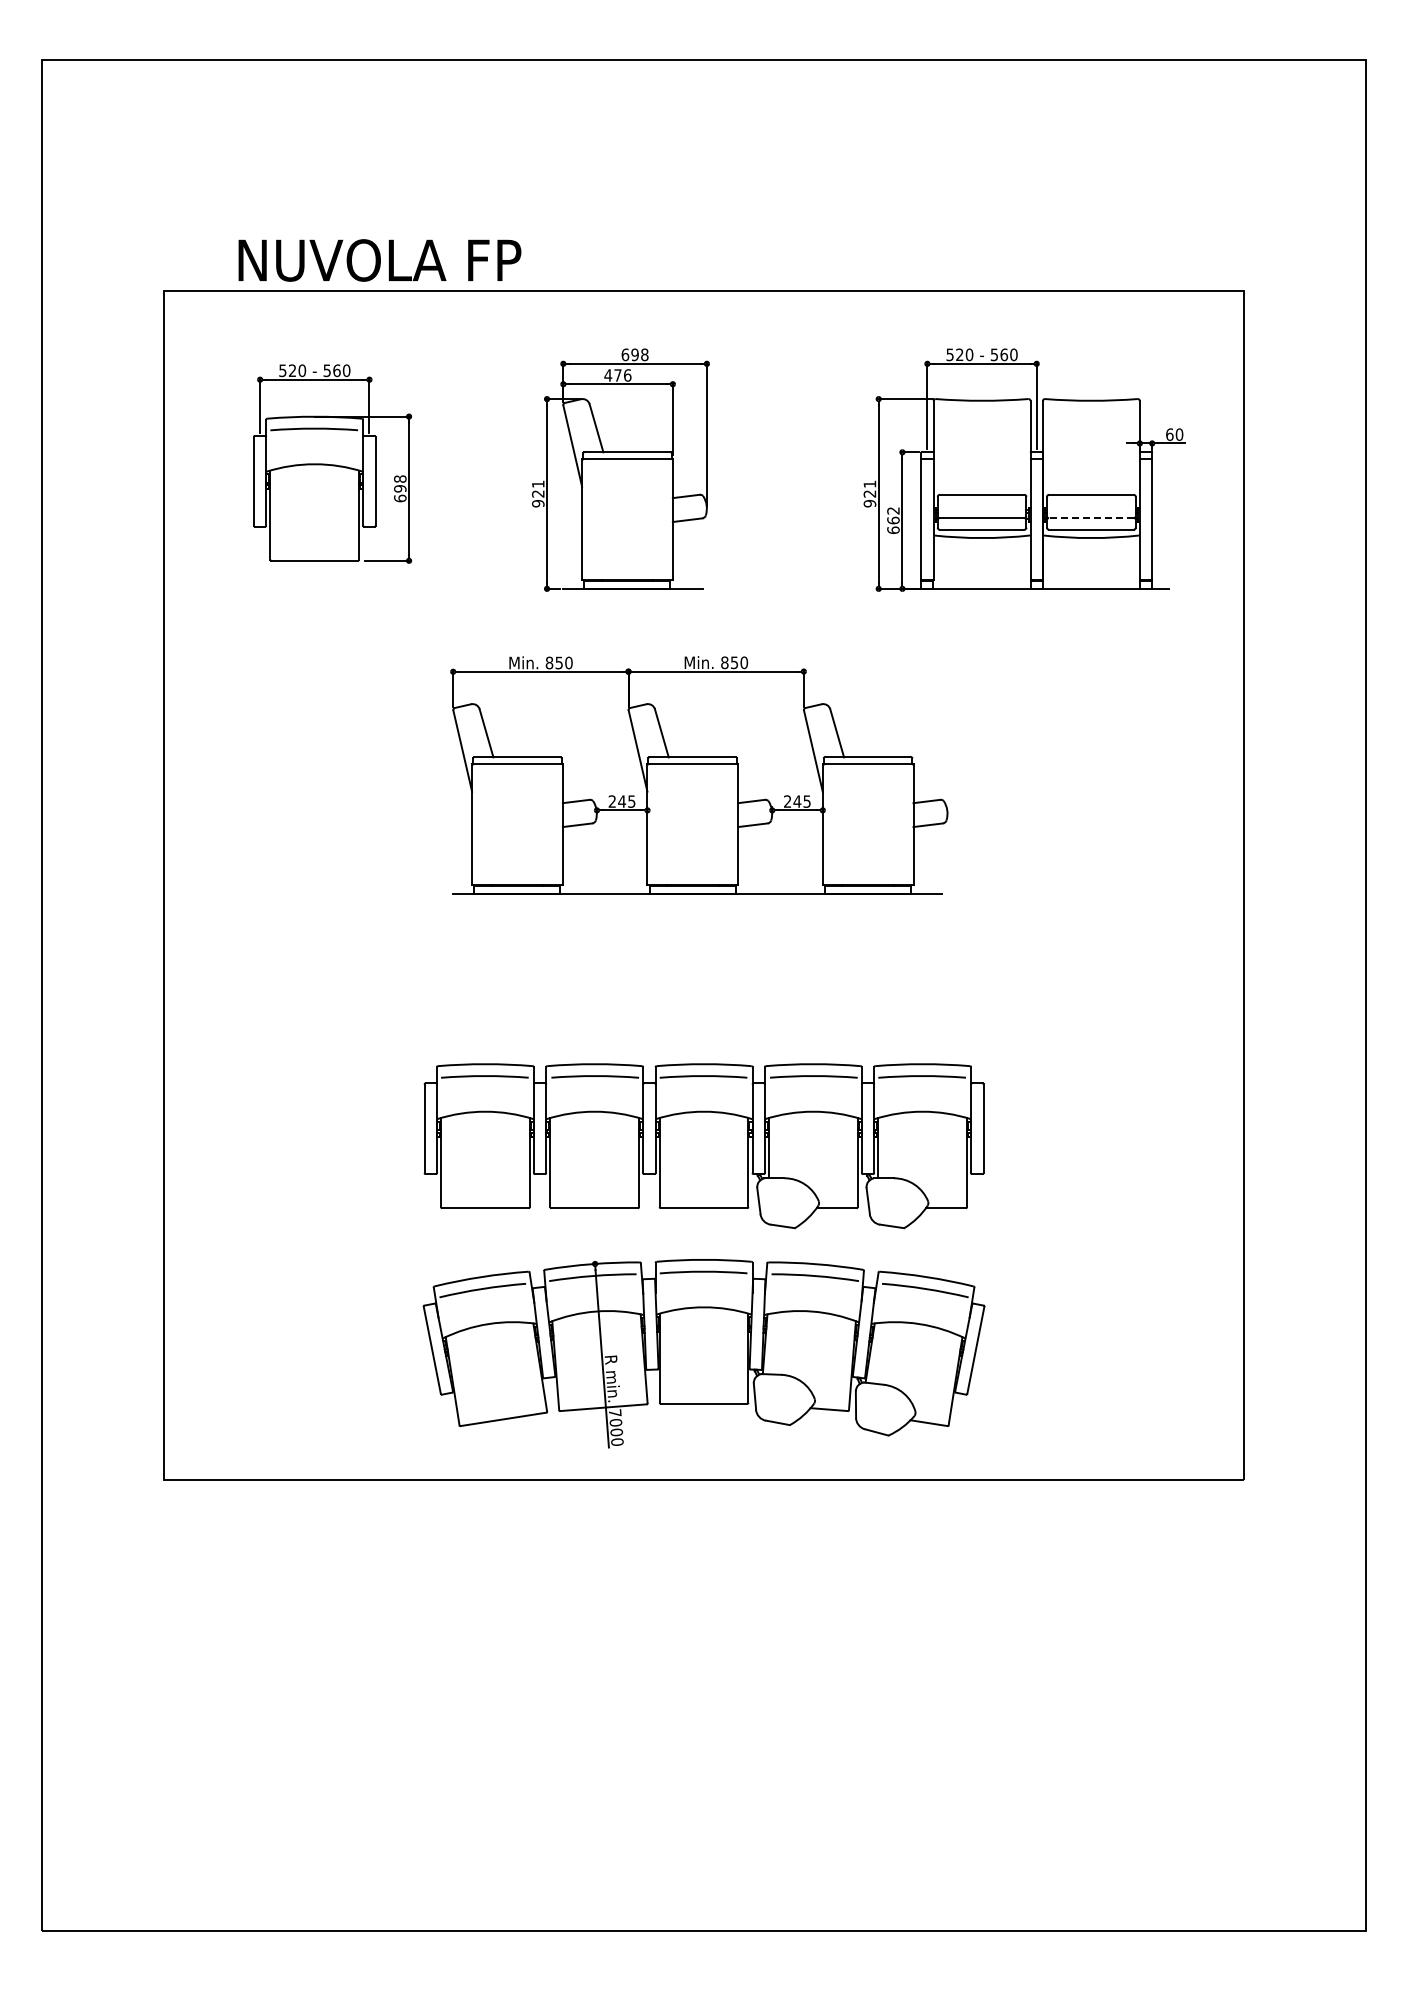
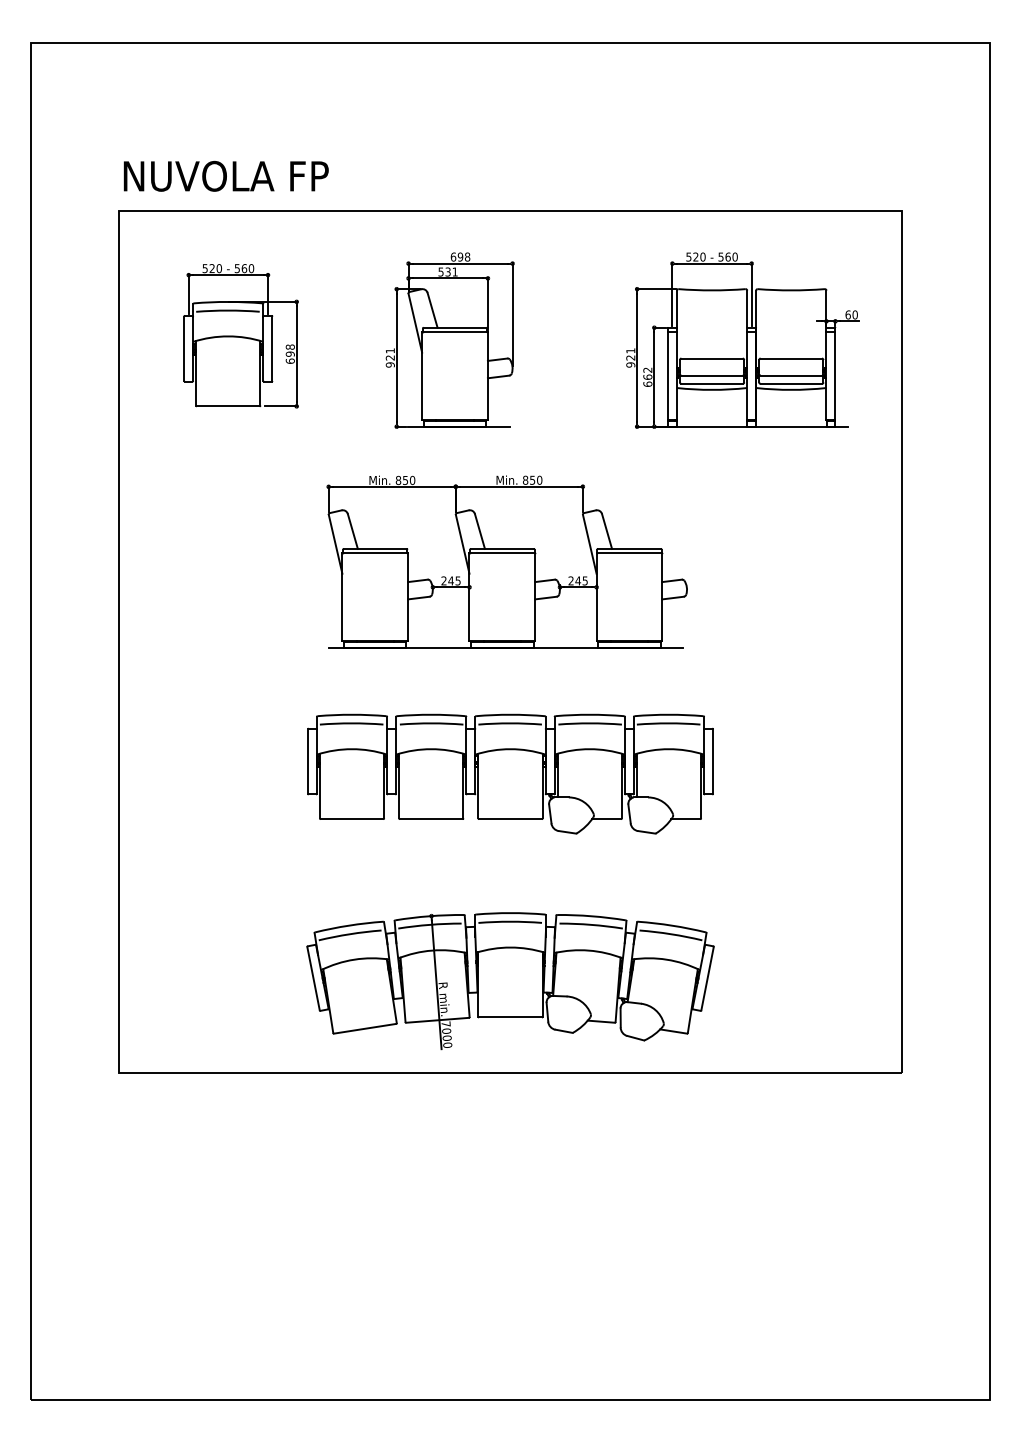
text: (379, 260) -> (225, 176), moved
text: (617, 375) -> (447, 272), 476 -> 531
line: (1090, 518) -> (790, 375), dashed -> solid
part: (703, 1146) -> (510, 774), moved

